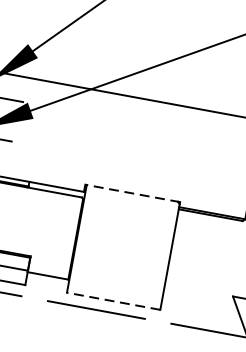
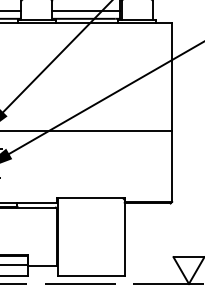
line: (132, 193) -> (90, 198), dashed -> solid
line: (114, 301) -> (91, 275), dashed -> solid

